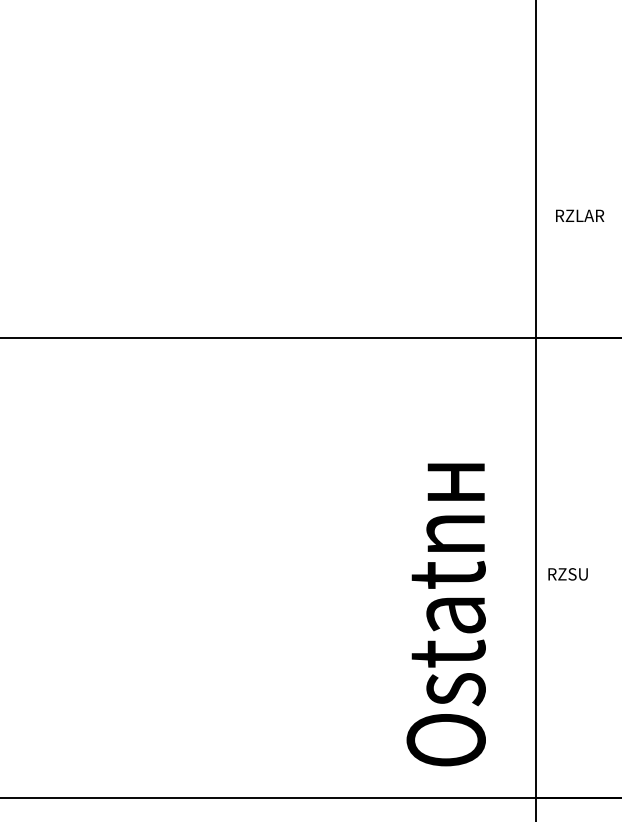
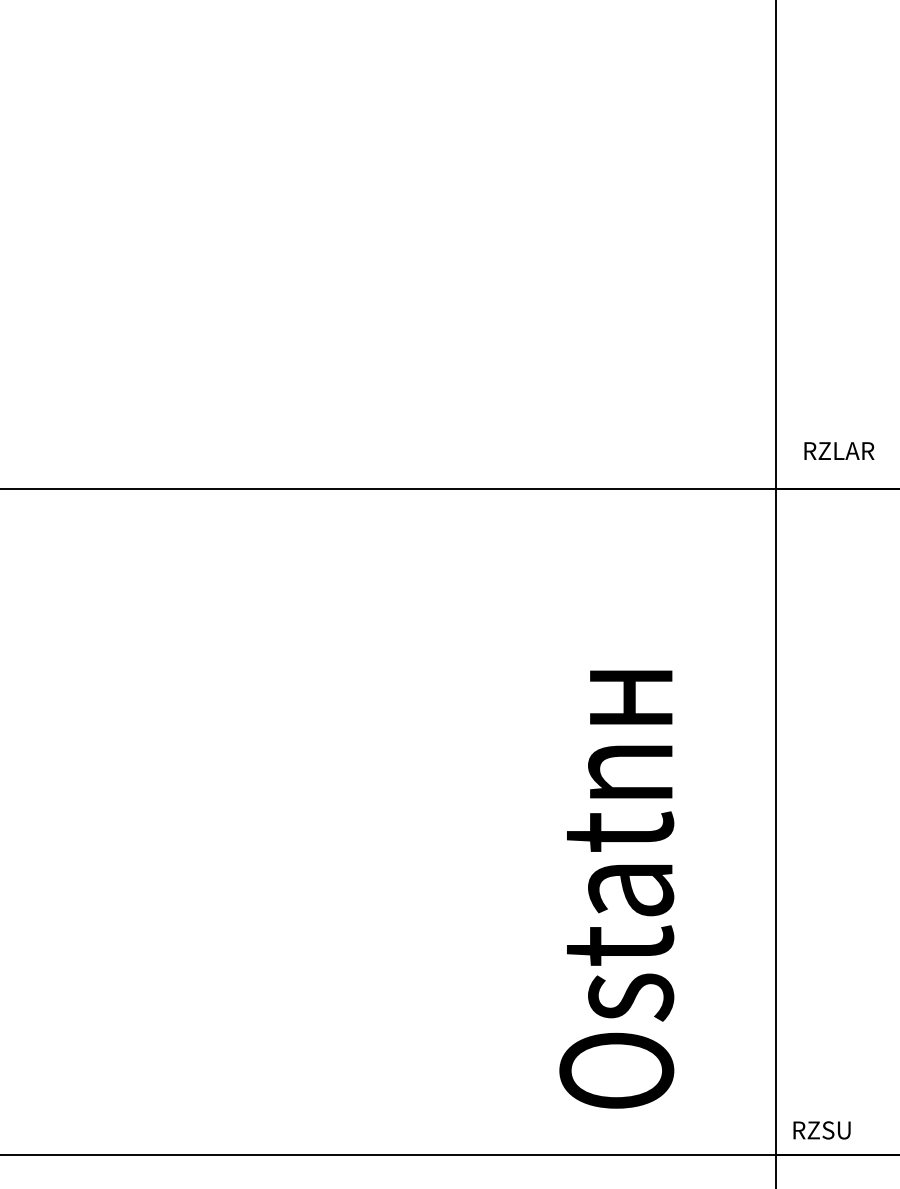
text: (580, 215) -> (839, 450), moved
text: (567, 574) -> (821, 1130), moved
text: (445, 614) -> (615, 888), moved

